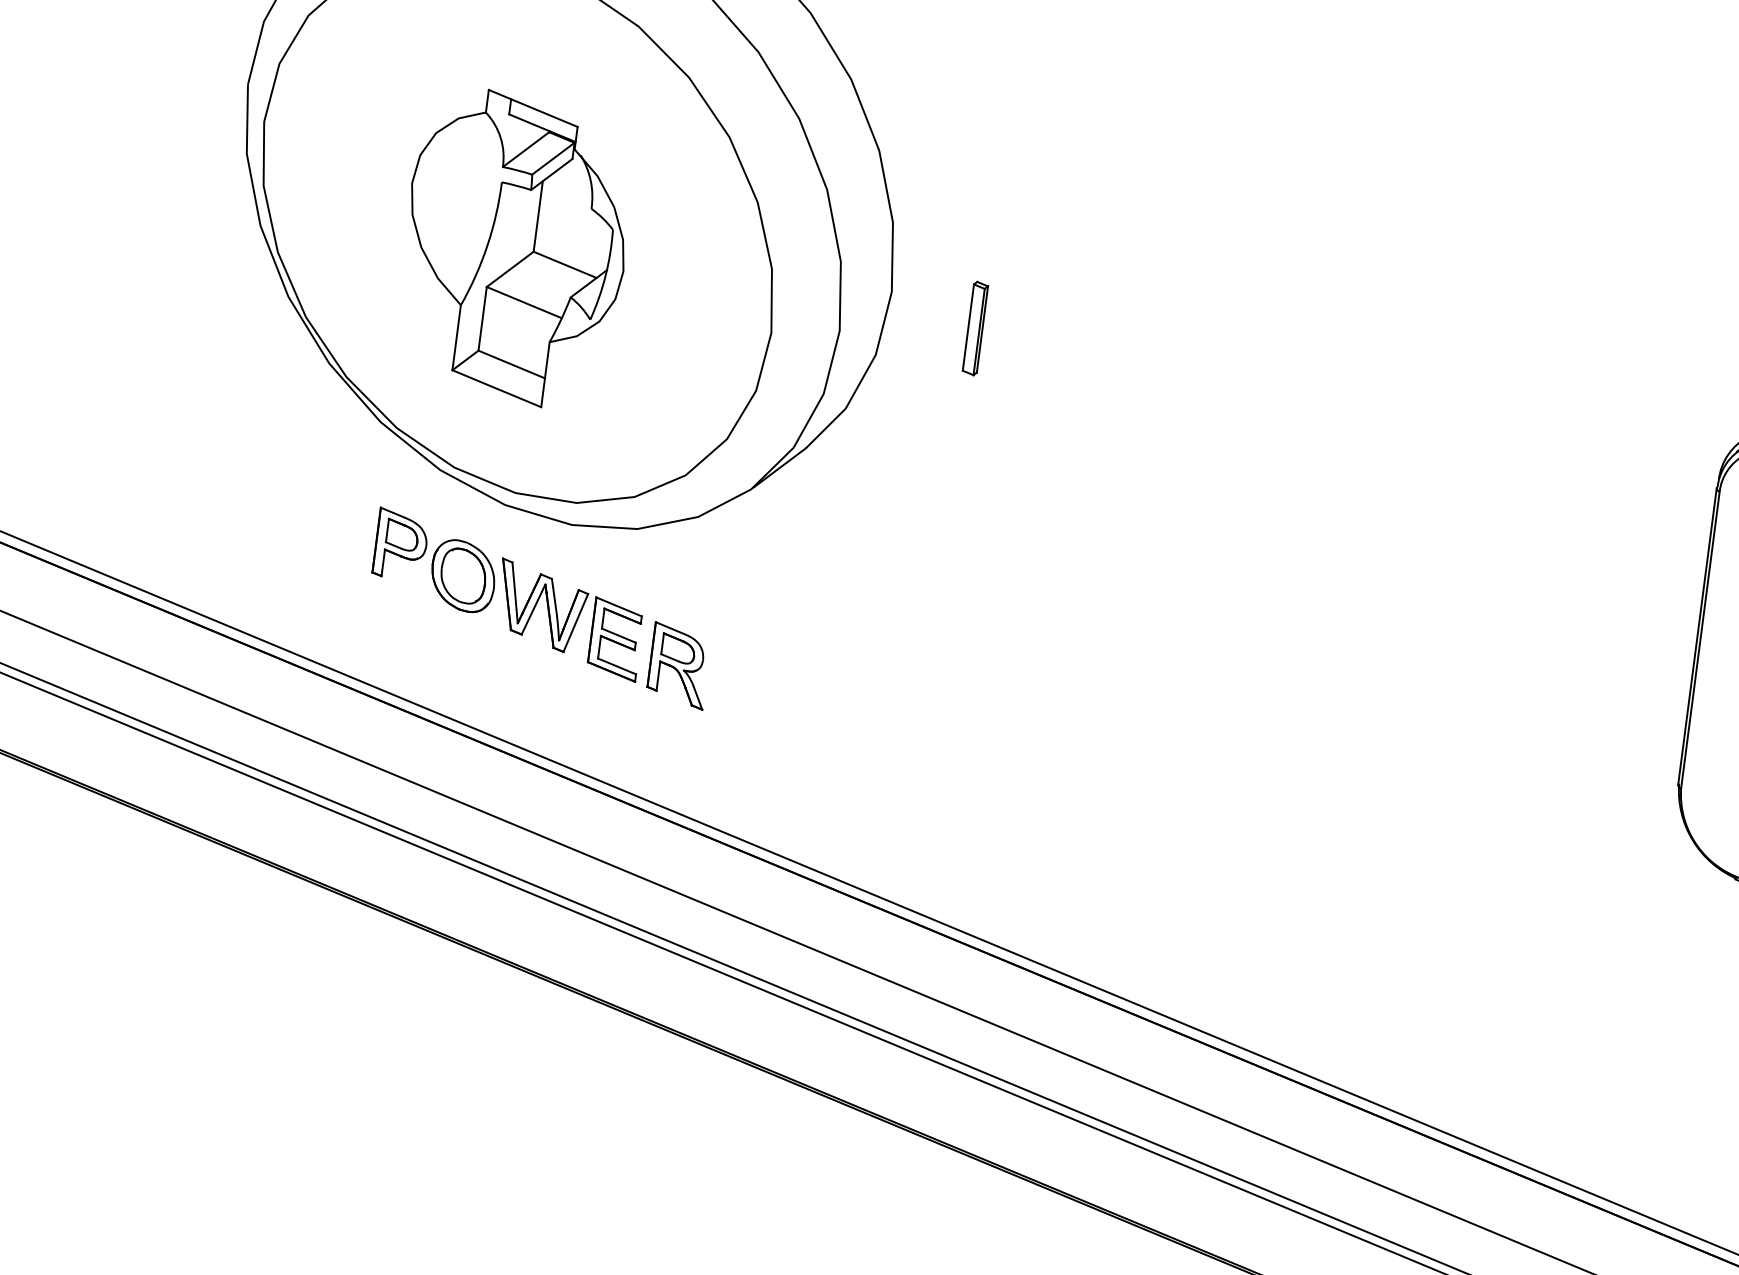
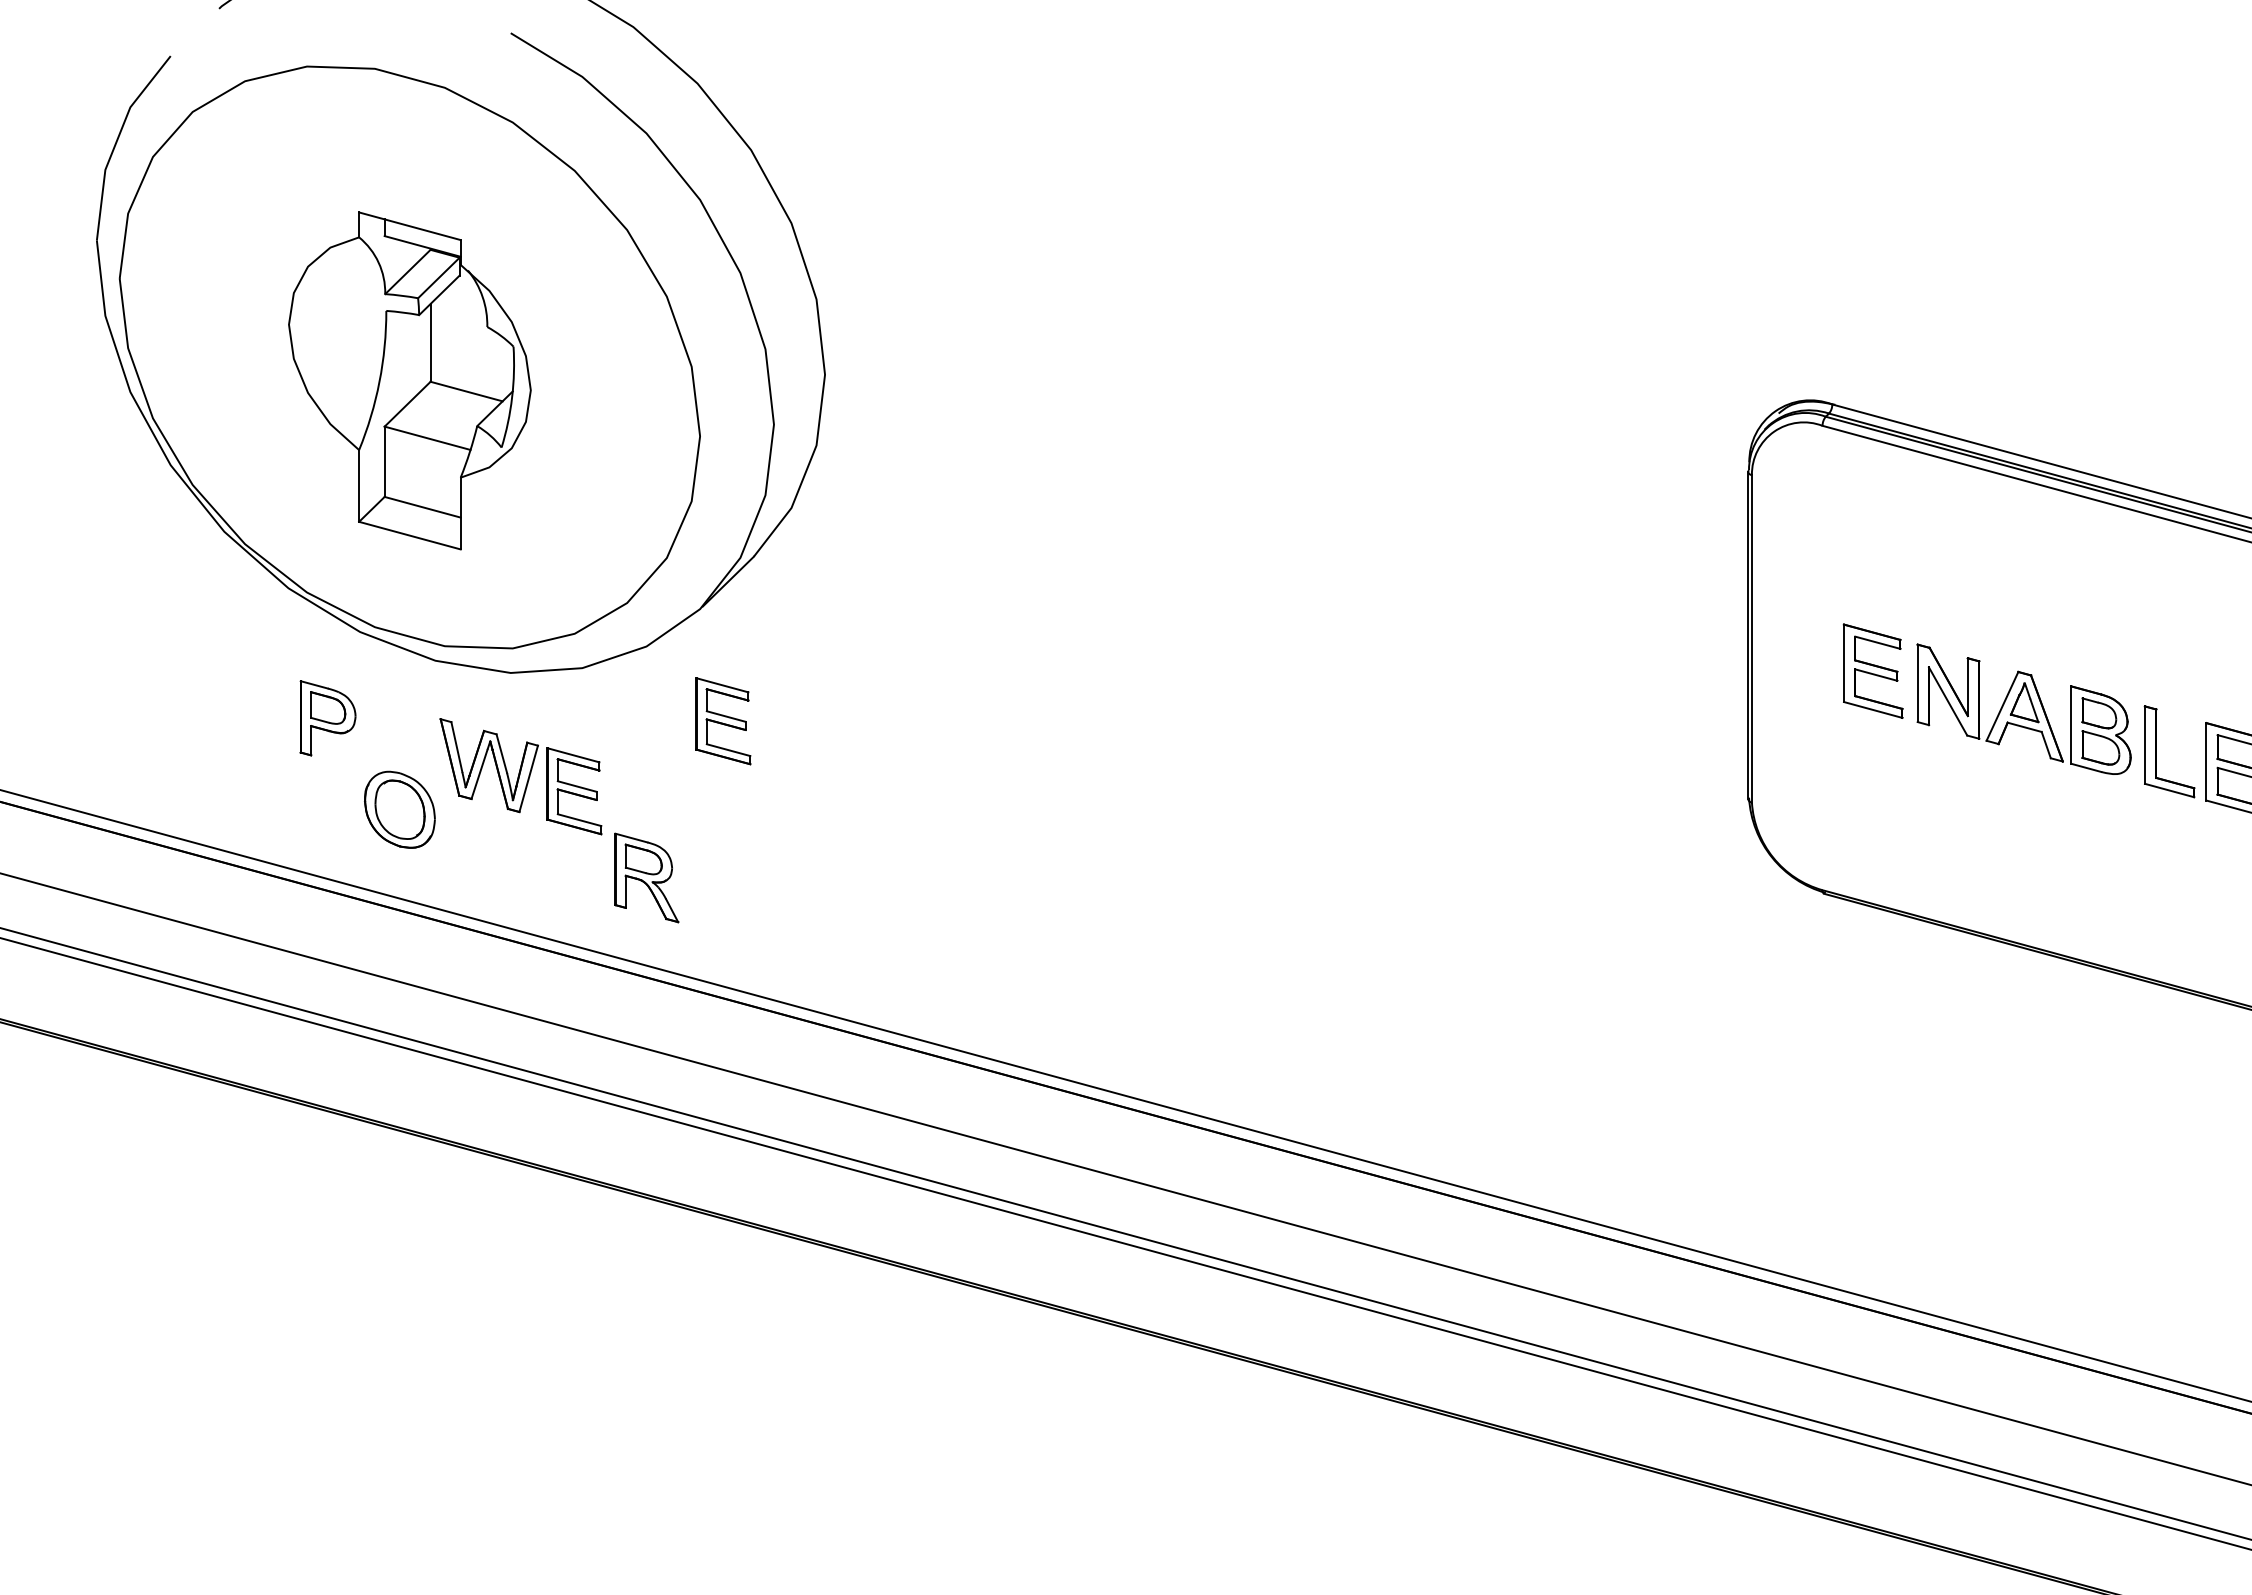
part: (975, 328) -> (920, 402), removed
part: (462, 575) -> (399, 809), moved
part: (759, 593) -> (723, 721), added
part: (678, 665) -> (646, 877), moved

